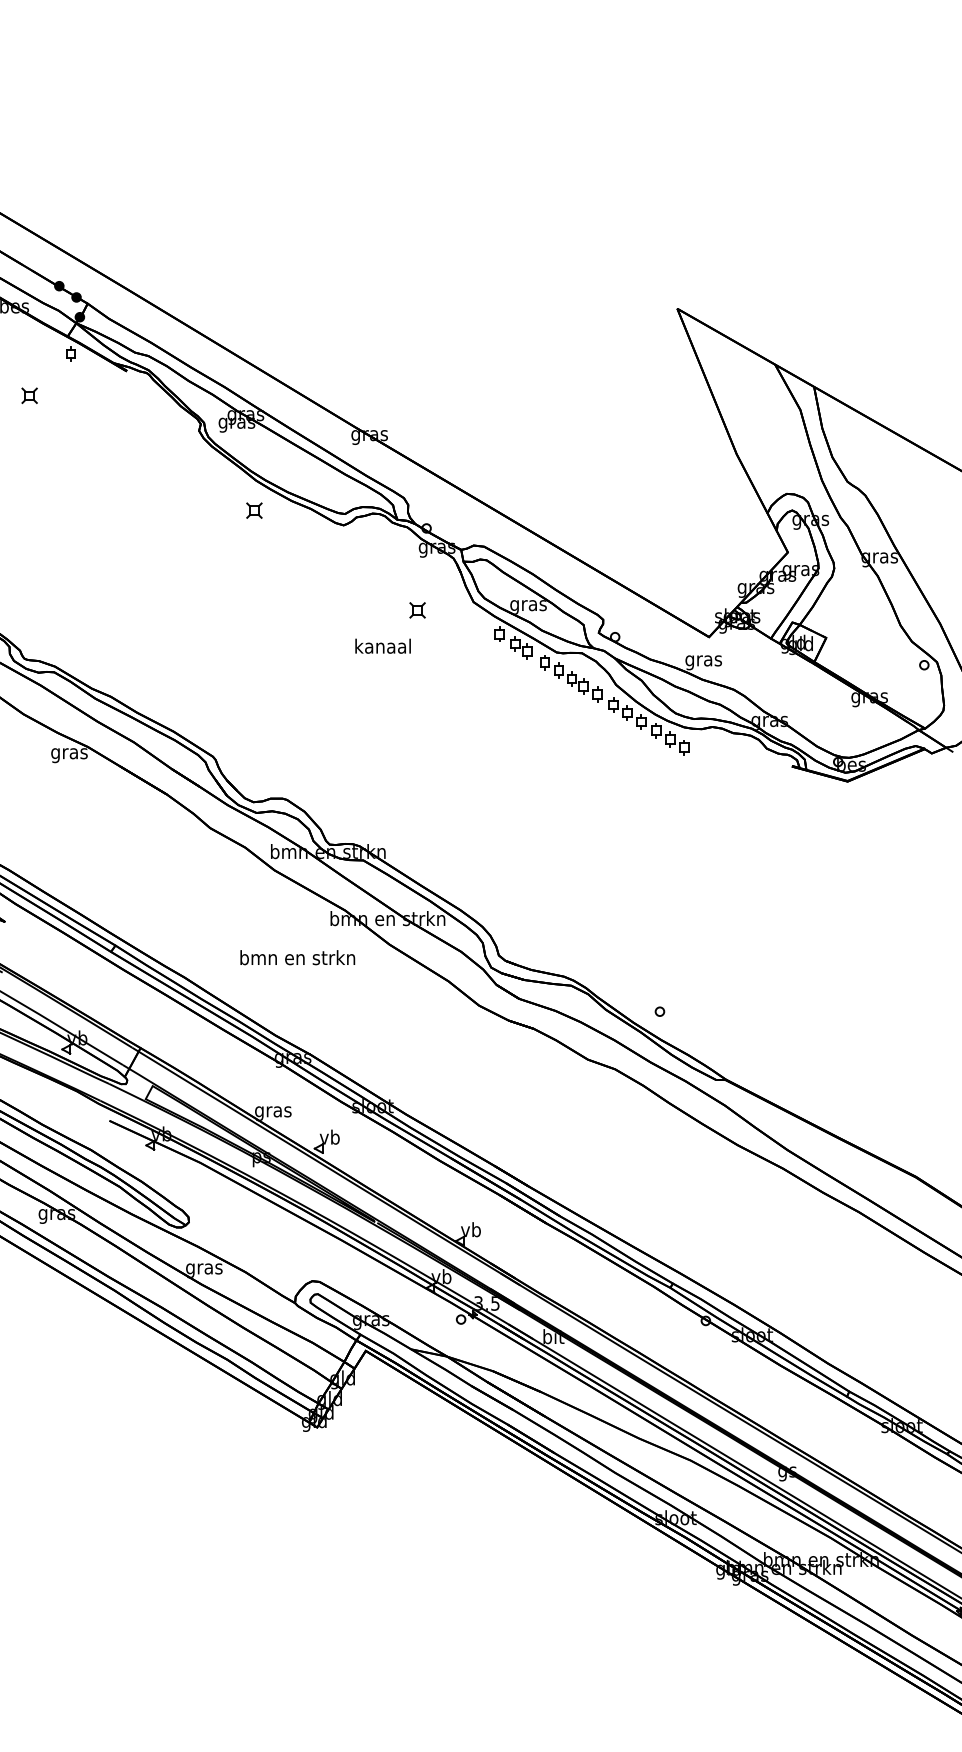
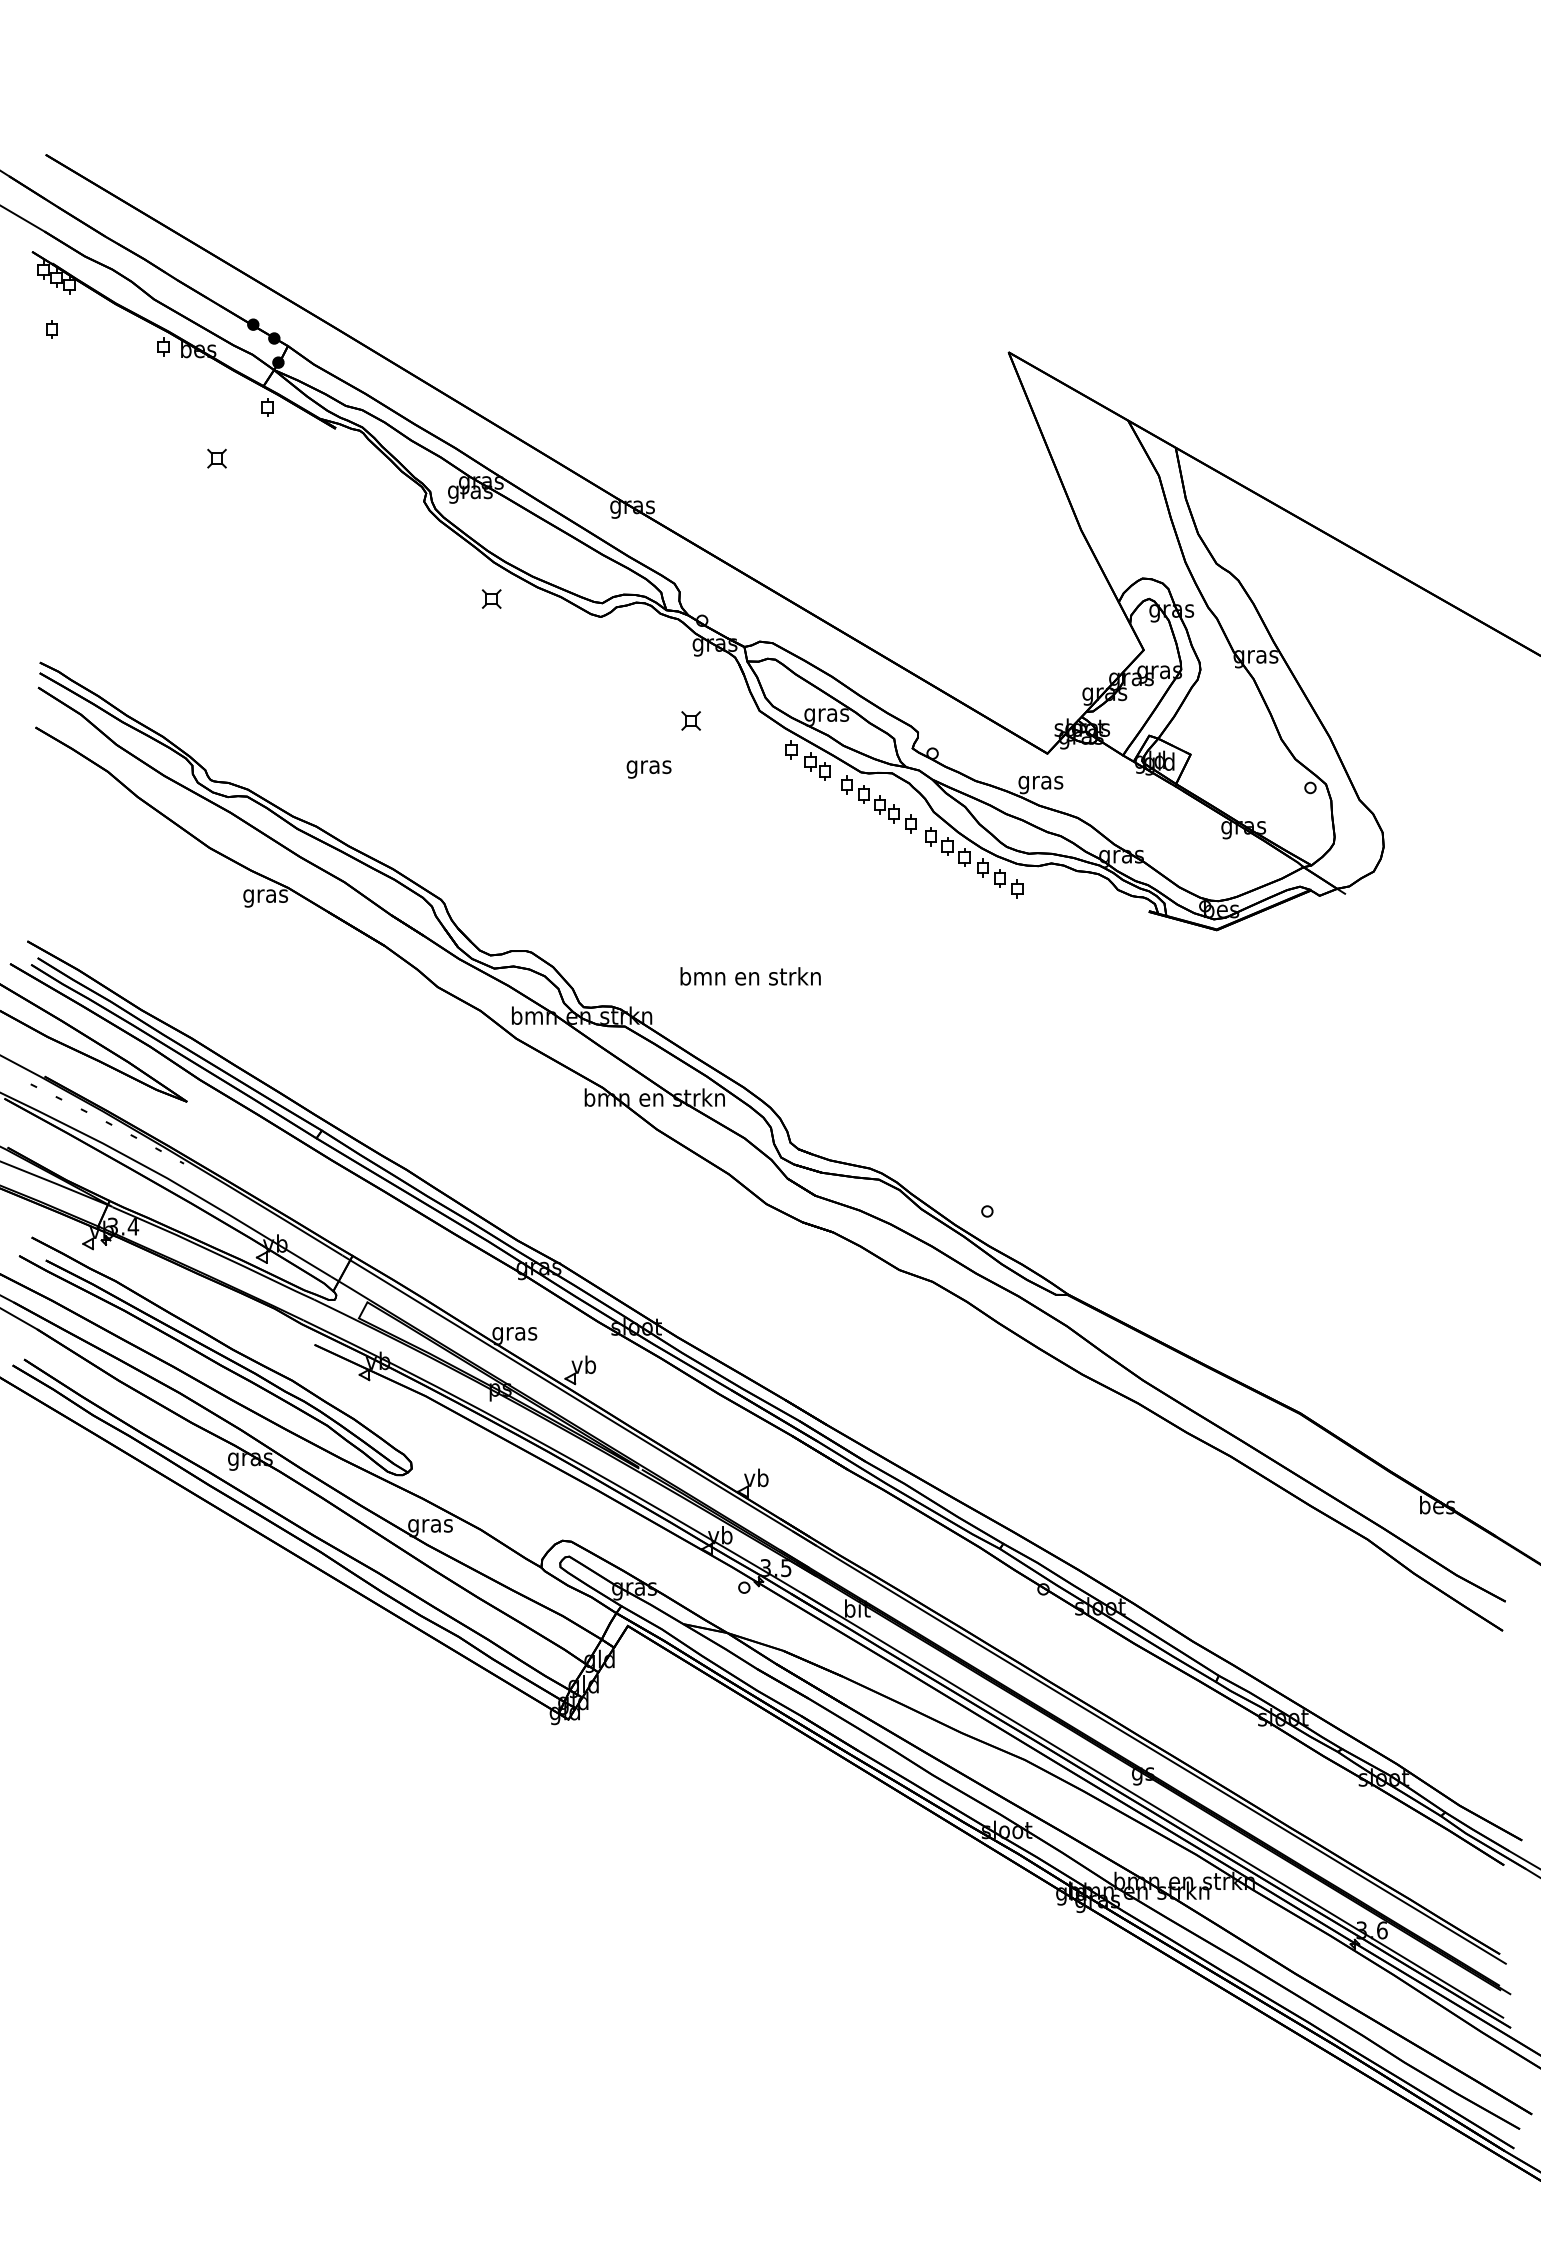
text: (382, 647) -> (648, 766), kanaal -> gras
text: (297, 957) -> (750, 976), moved

